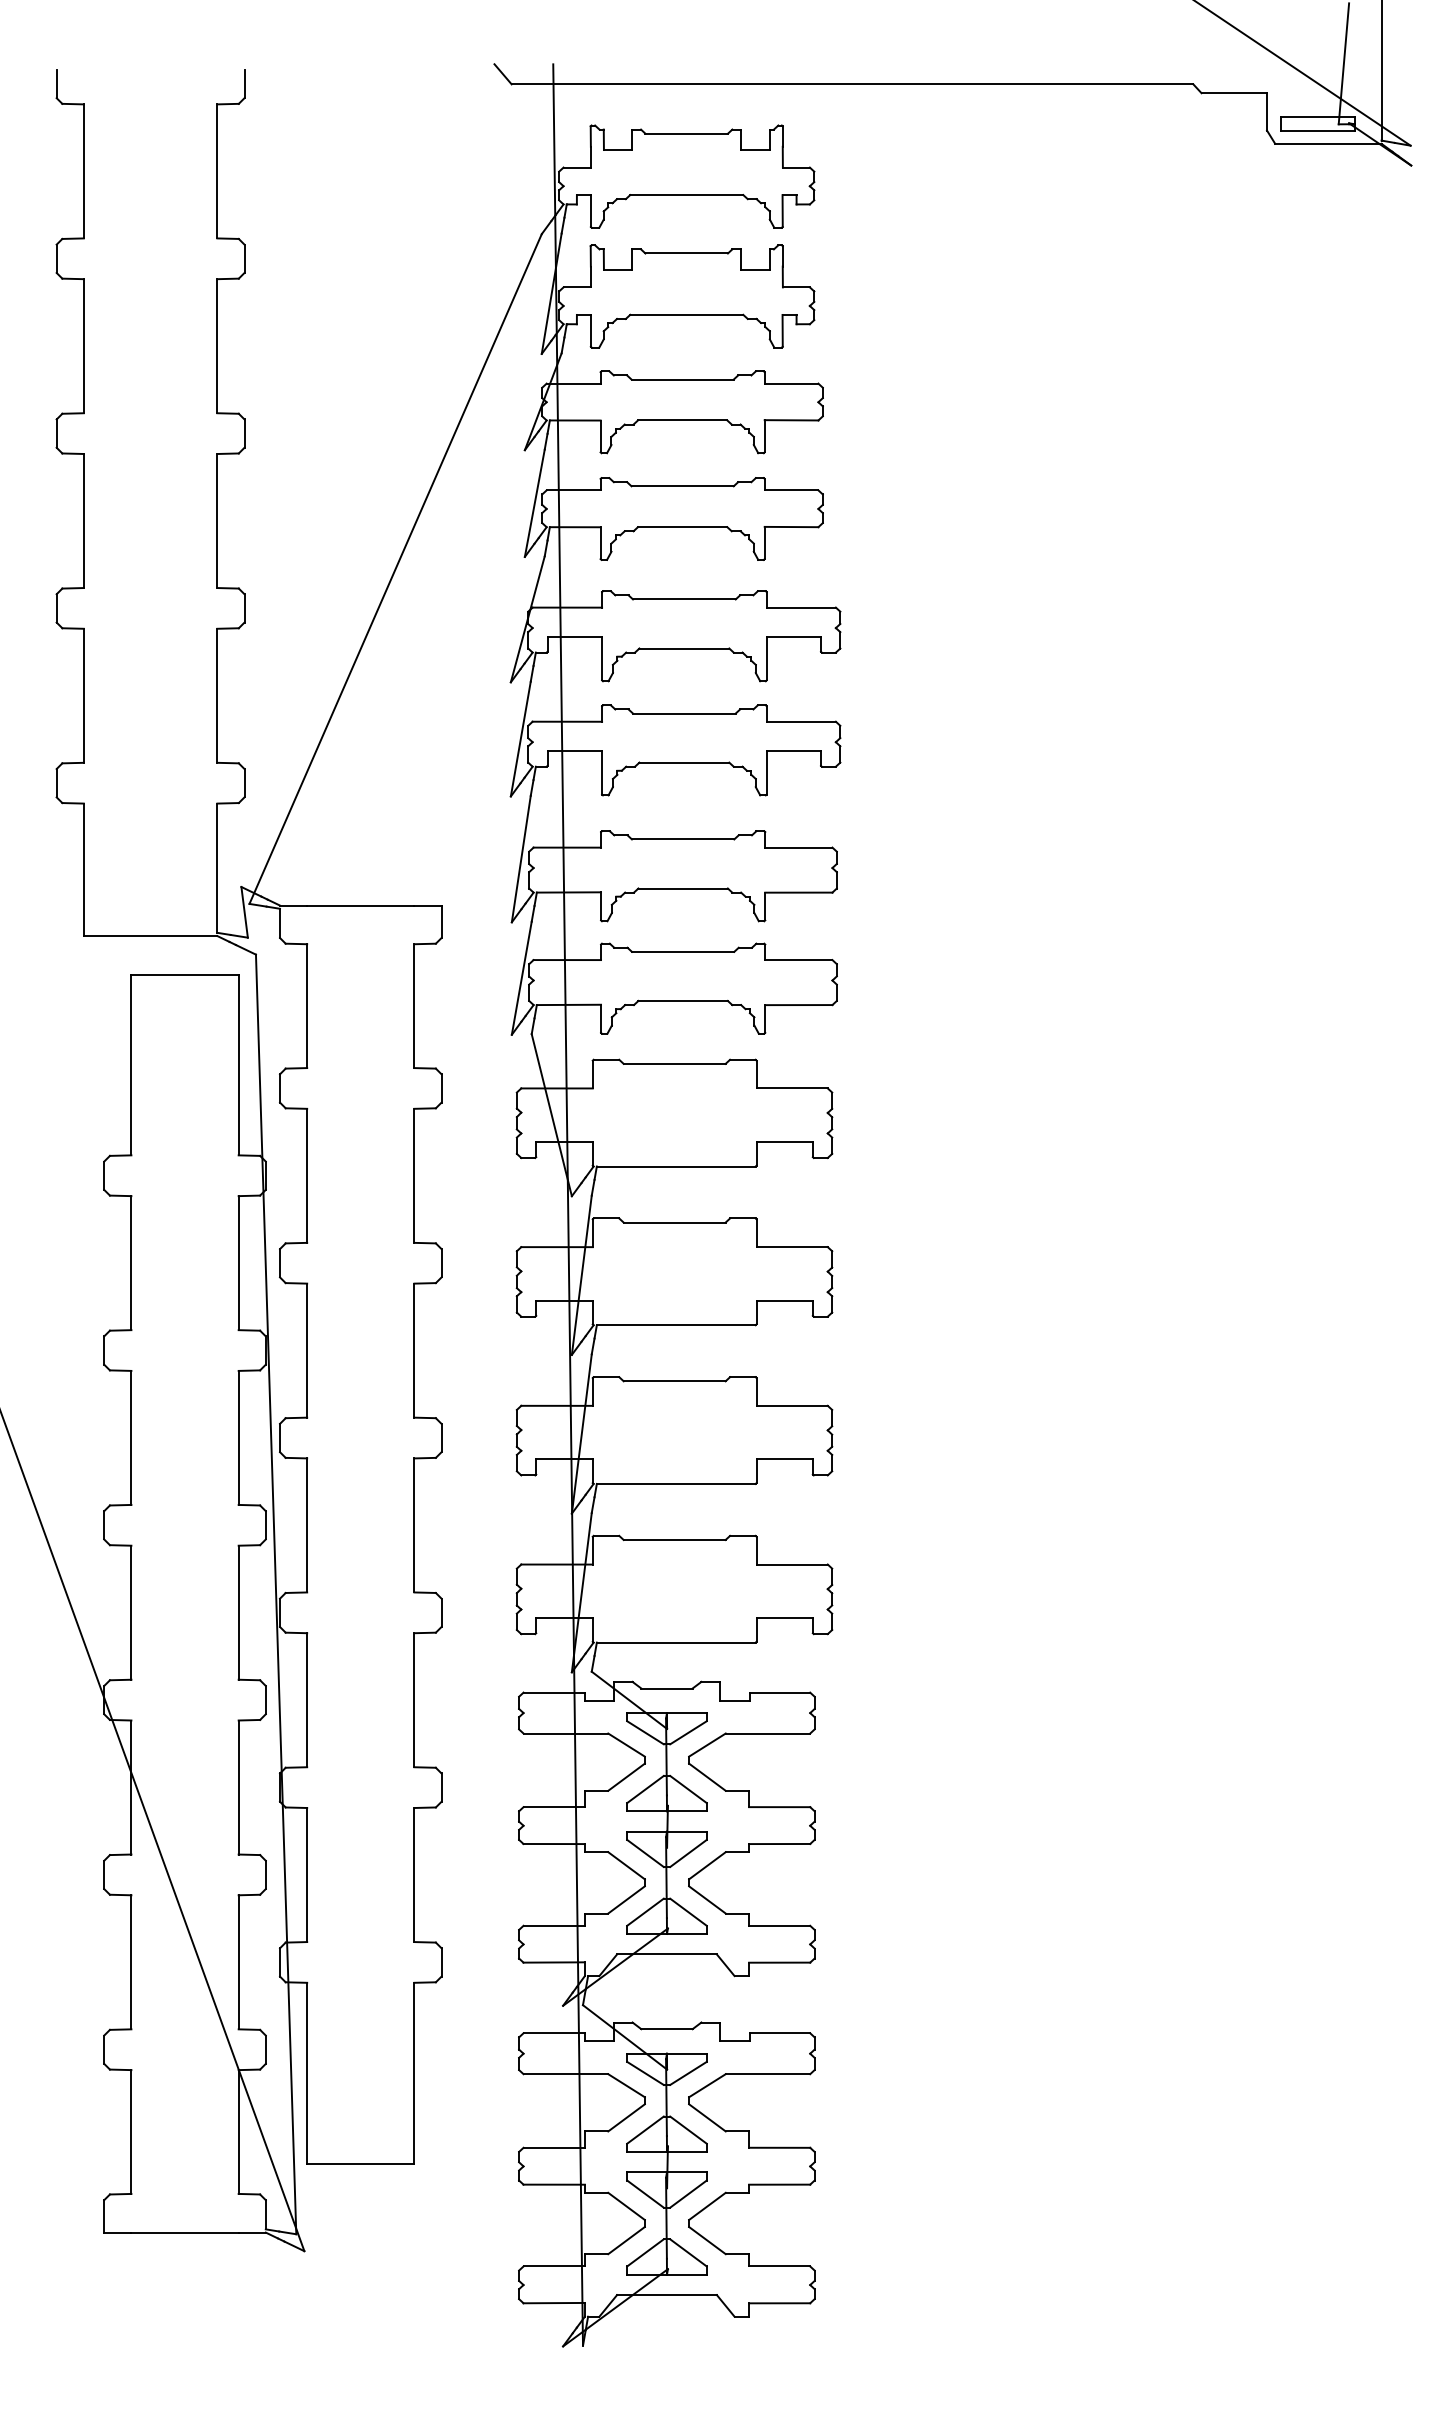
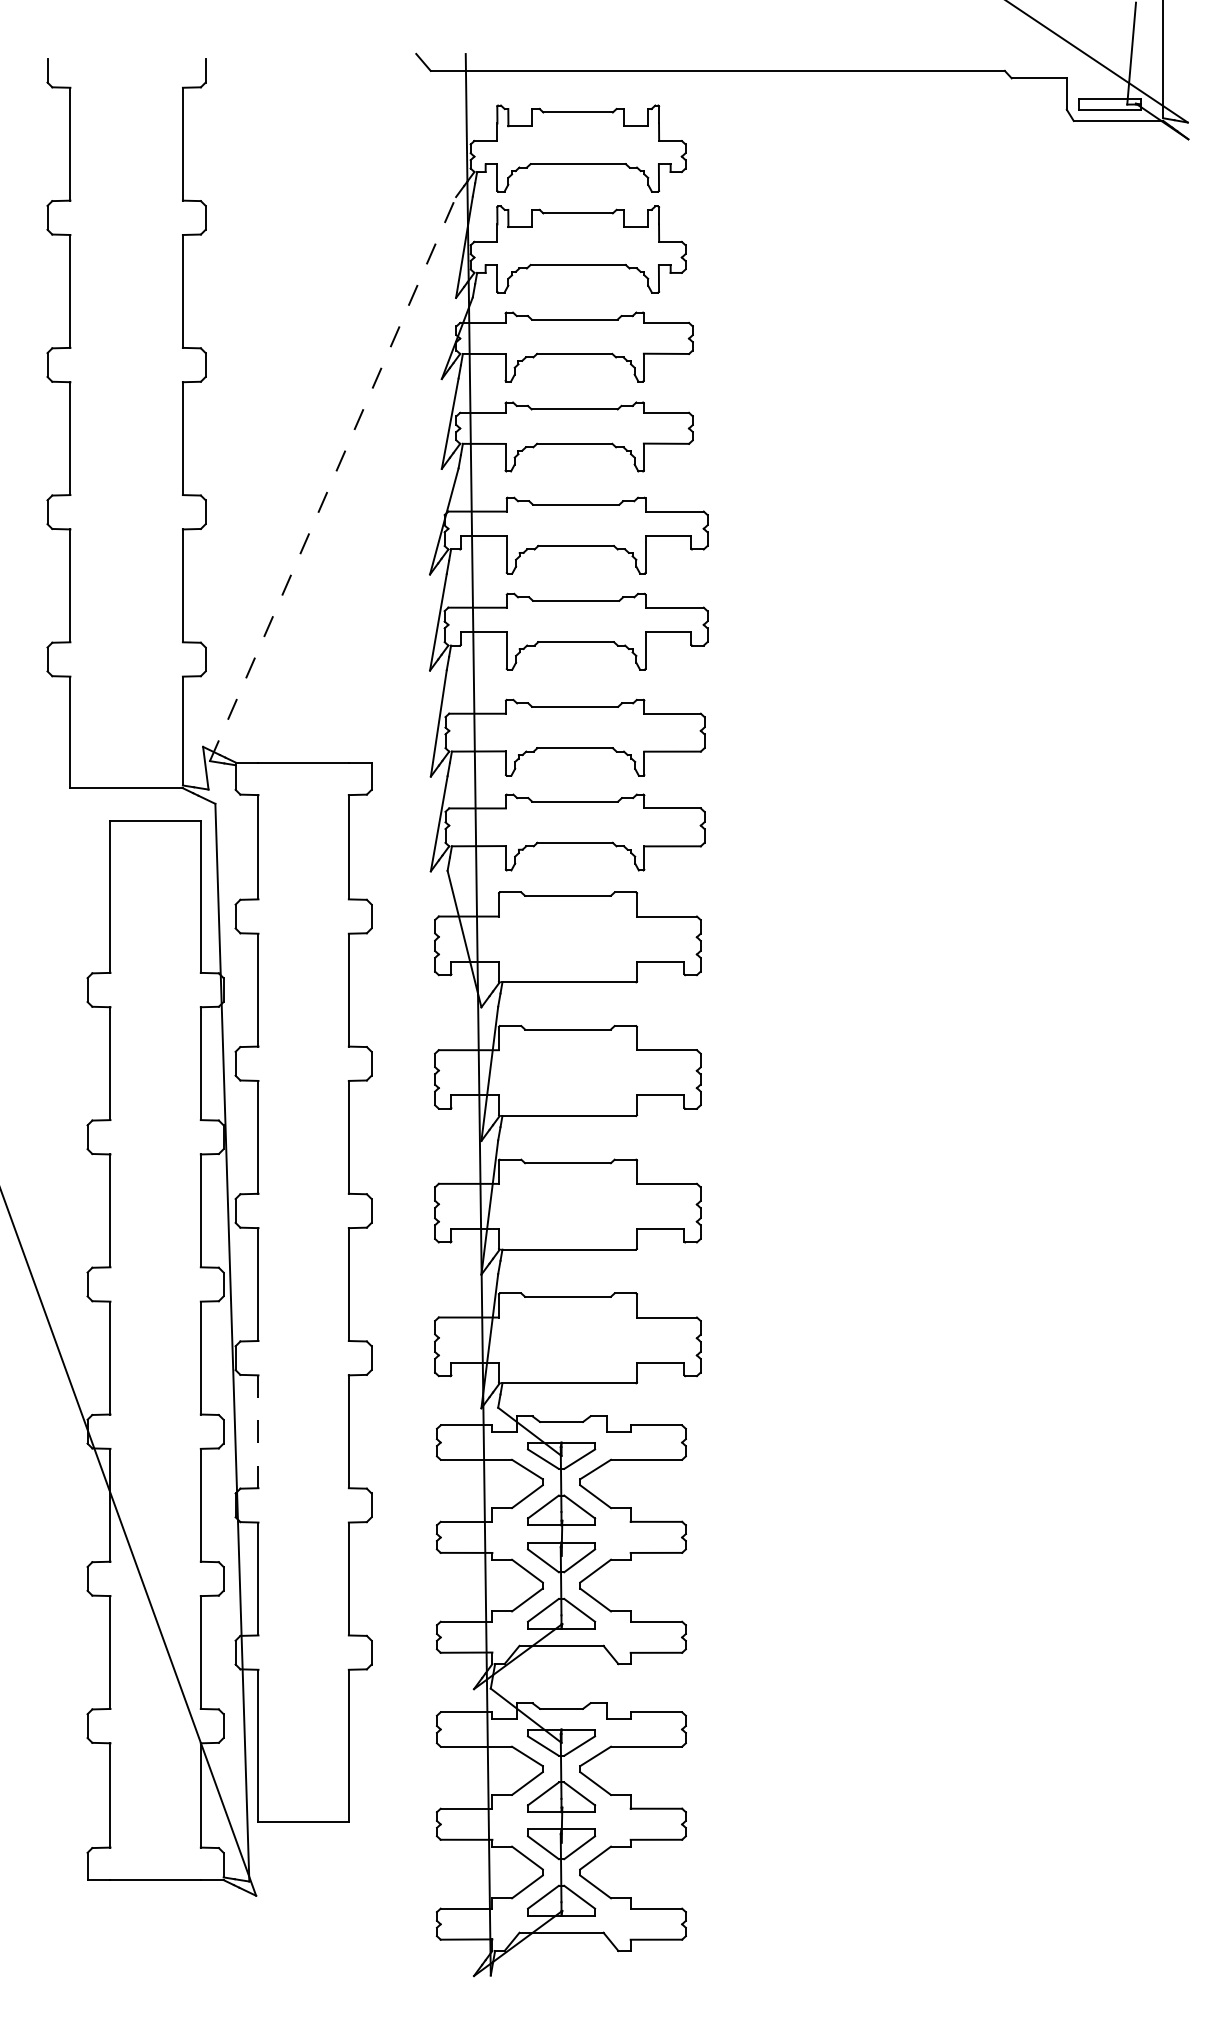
line: (395, 568) -> (332, 478), solid -> dashed
line: (307, 1699) -> (258, 1431), solid -> dashed

